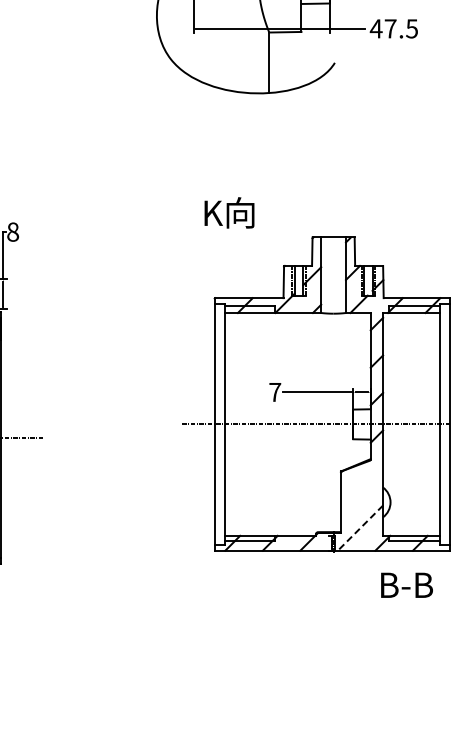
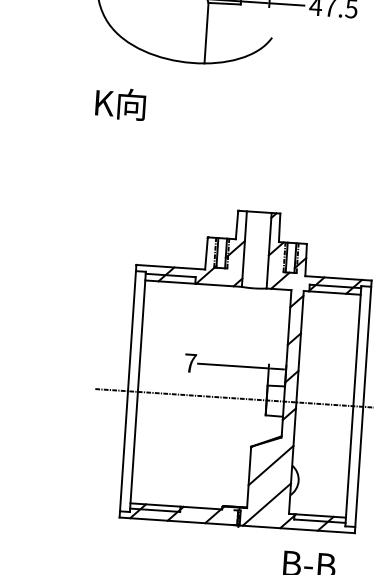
text: (229, 212) -> (120, 103), moved
line: (362, 488) -> (271, 465), added
line: (360, 528) -> (266, 505), dashed -> solid

